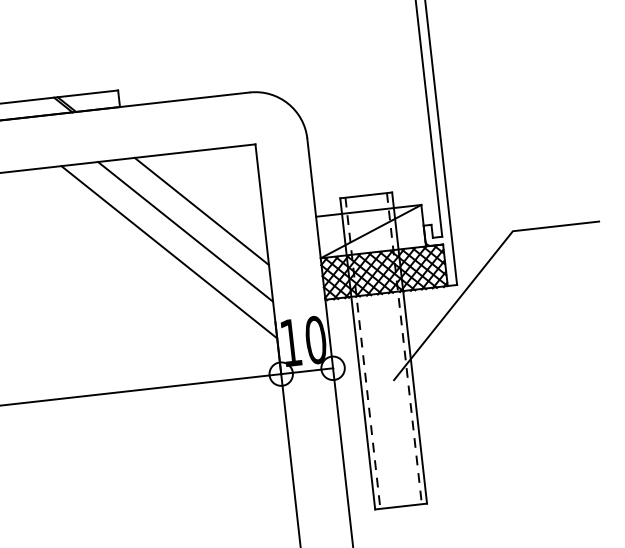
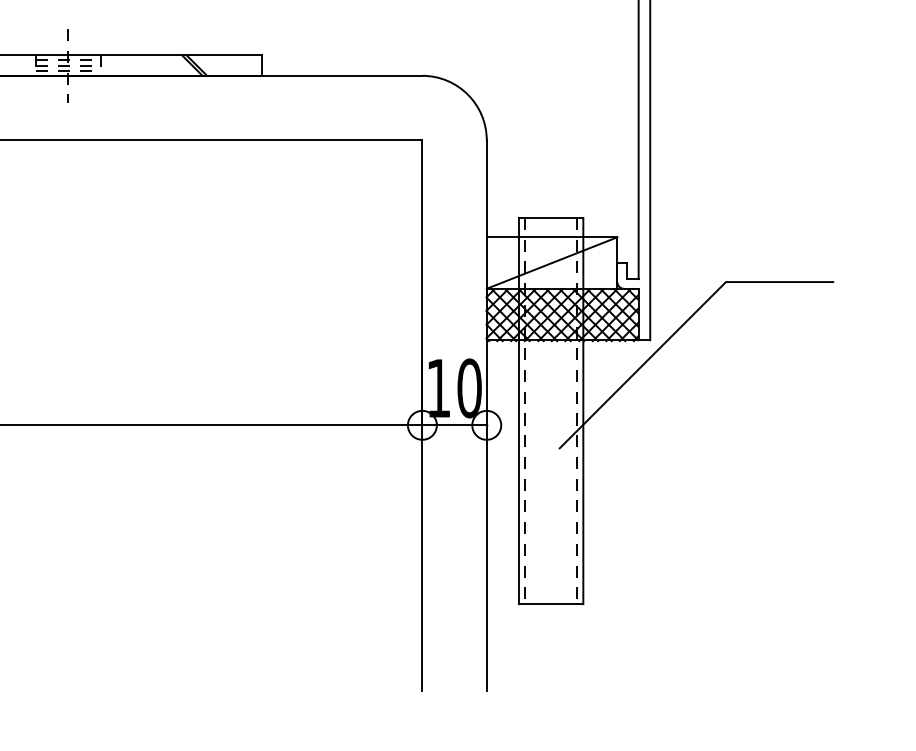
line: (201, 211) -> (347, 214), removed
line: (185, 231) -> (324, 237), removed
line: (168, 252) -> (301, 260), removed

